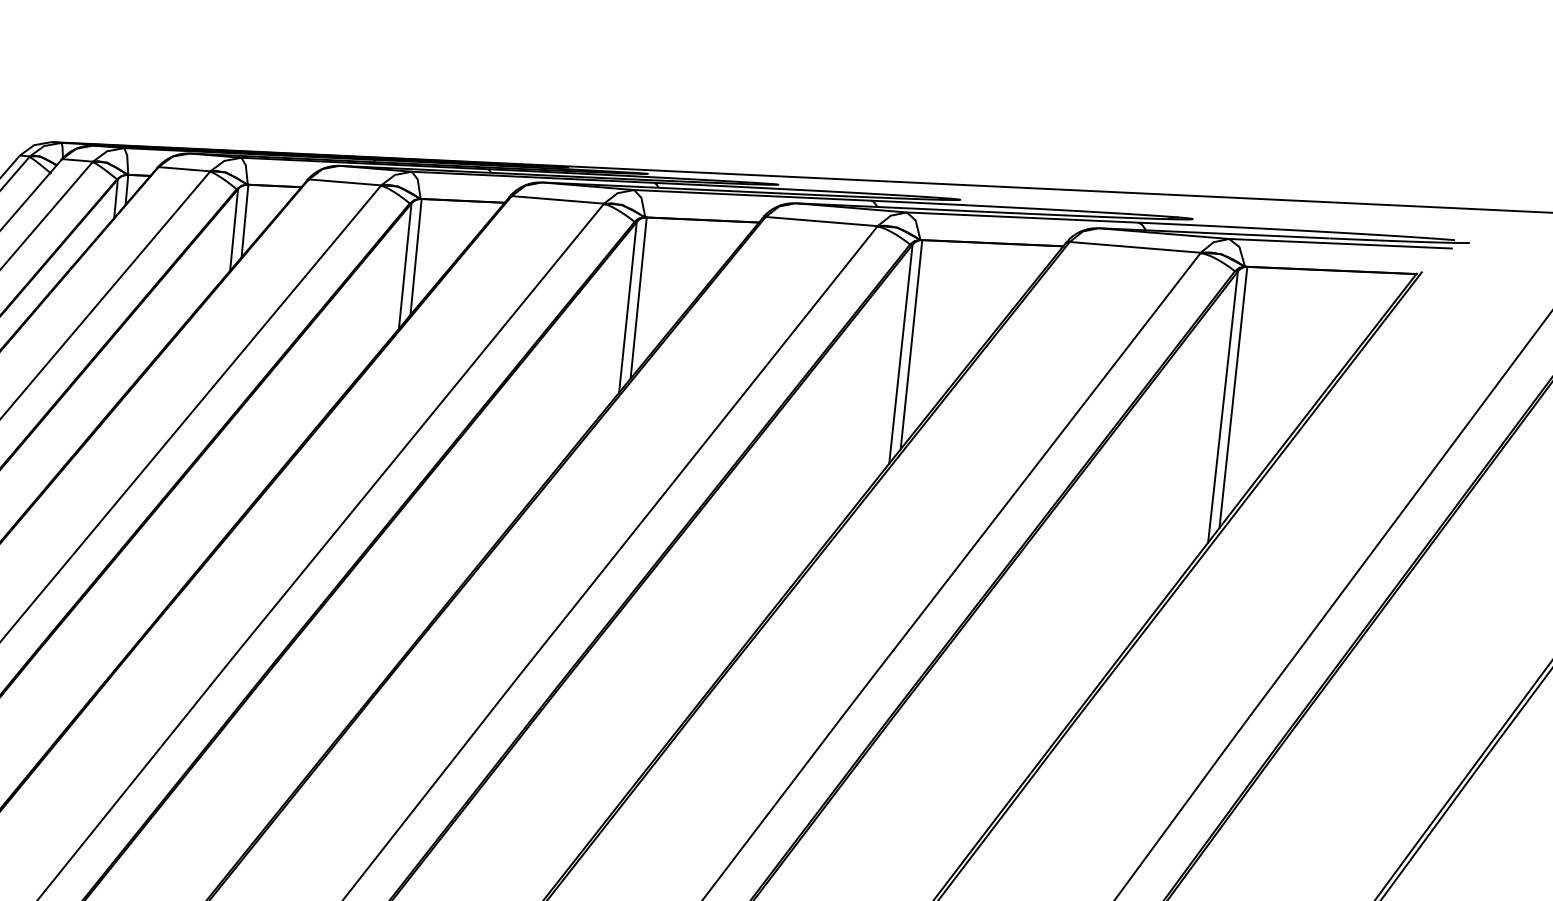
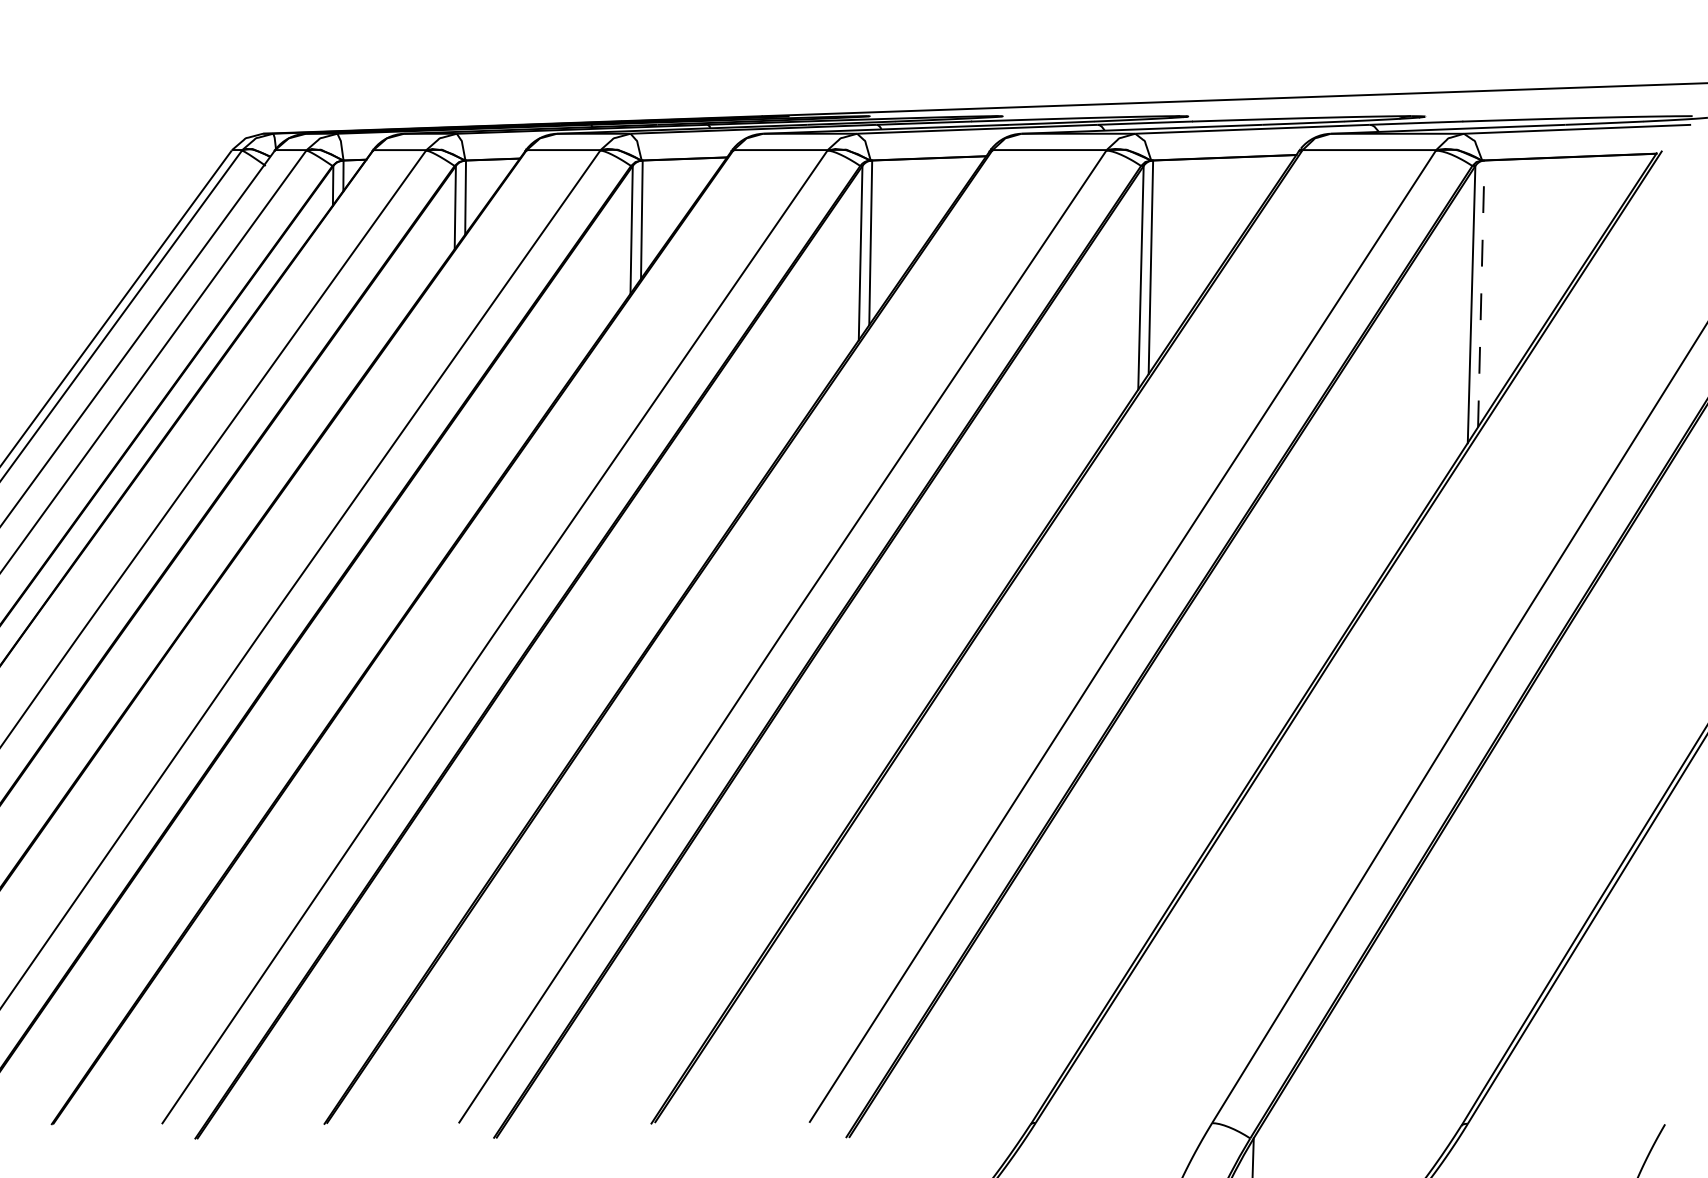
line: (1233, 397) -> (1481, 293), solid -> dashed

